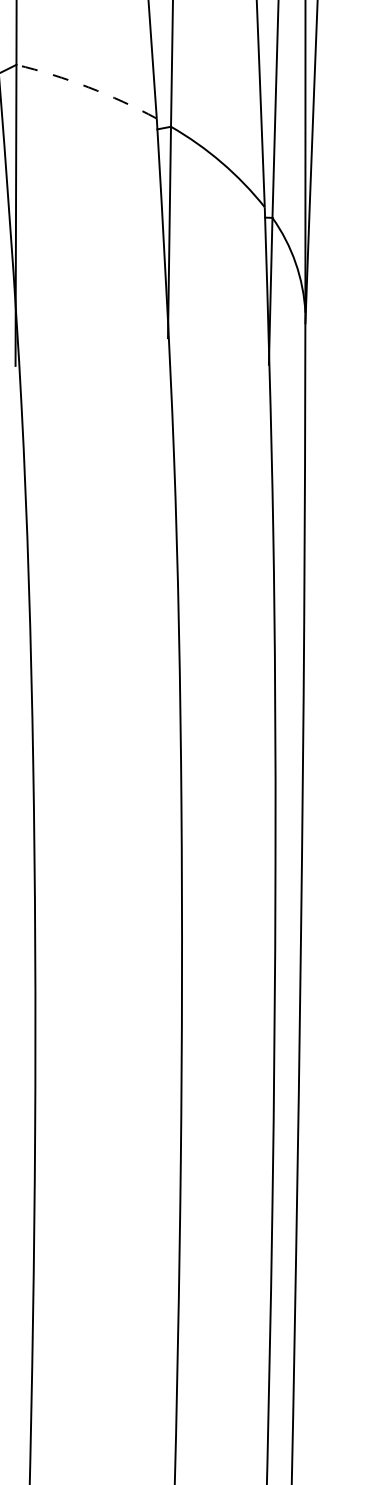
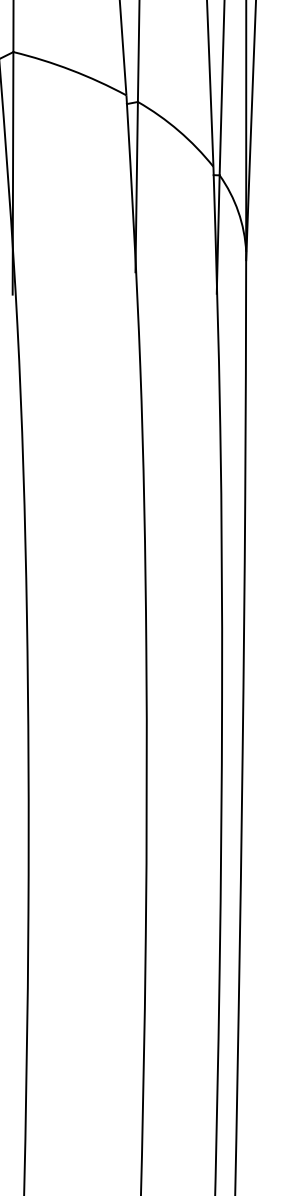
arc: (88, 87) -> (71, 70), dashed -> solid

